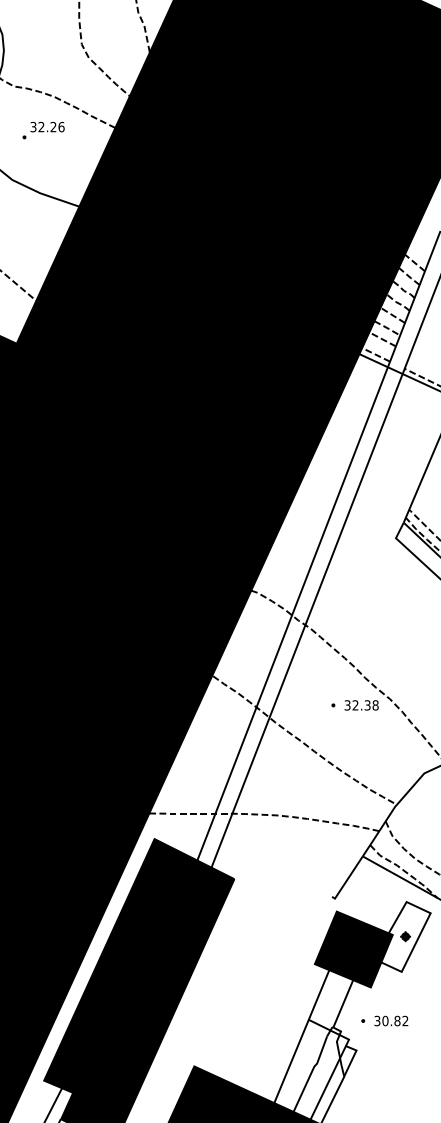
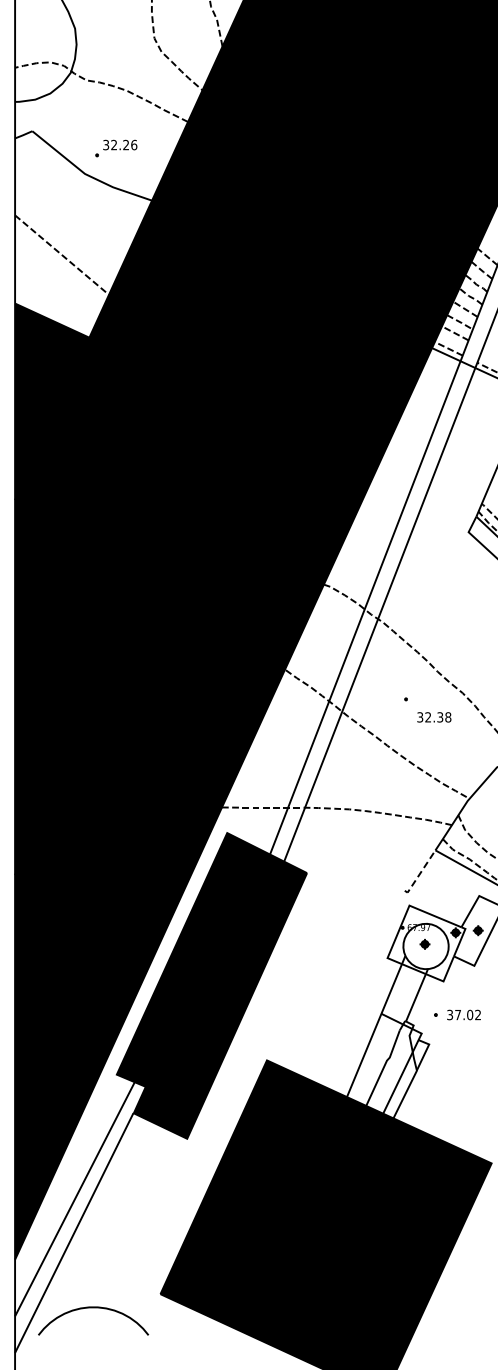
part: (43, 130) -> (116, 148), moved
text: (361, 705) -> (434, 717), moved
line: (347, 879) -> (420, 873), solid -> dashed
fill: (353, 949) -> (426, 943), removed
text: (391, 1020) -> (464, 1014), 30.82 -> 37.02

